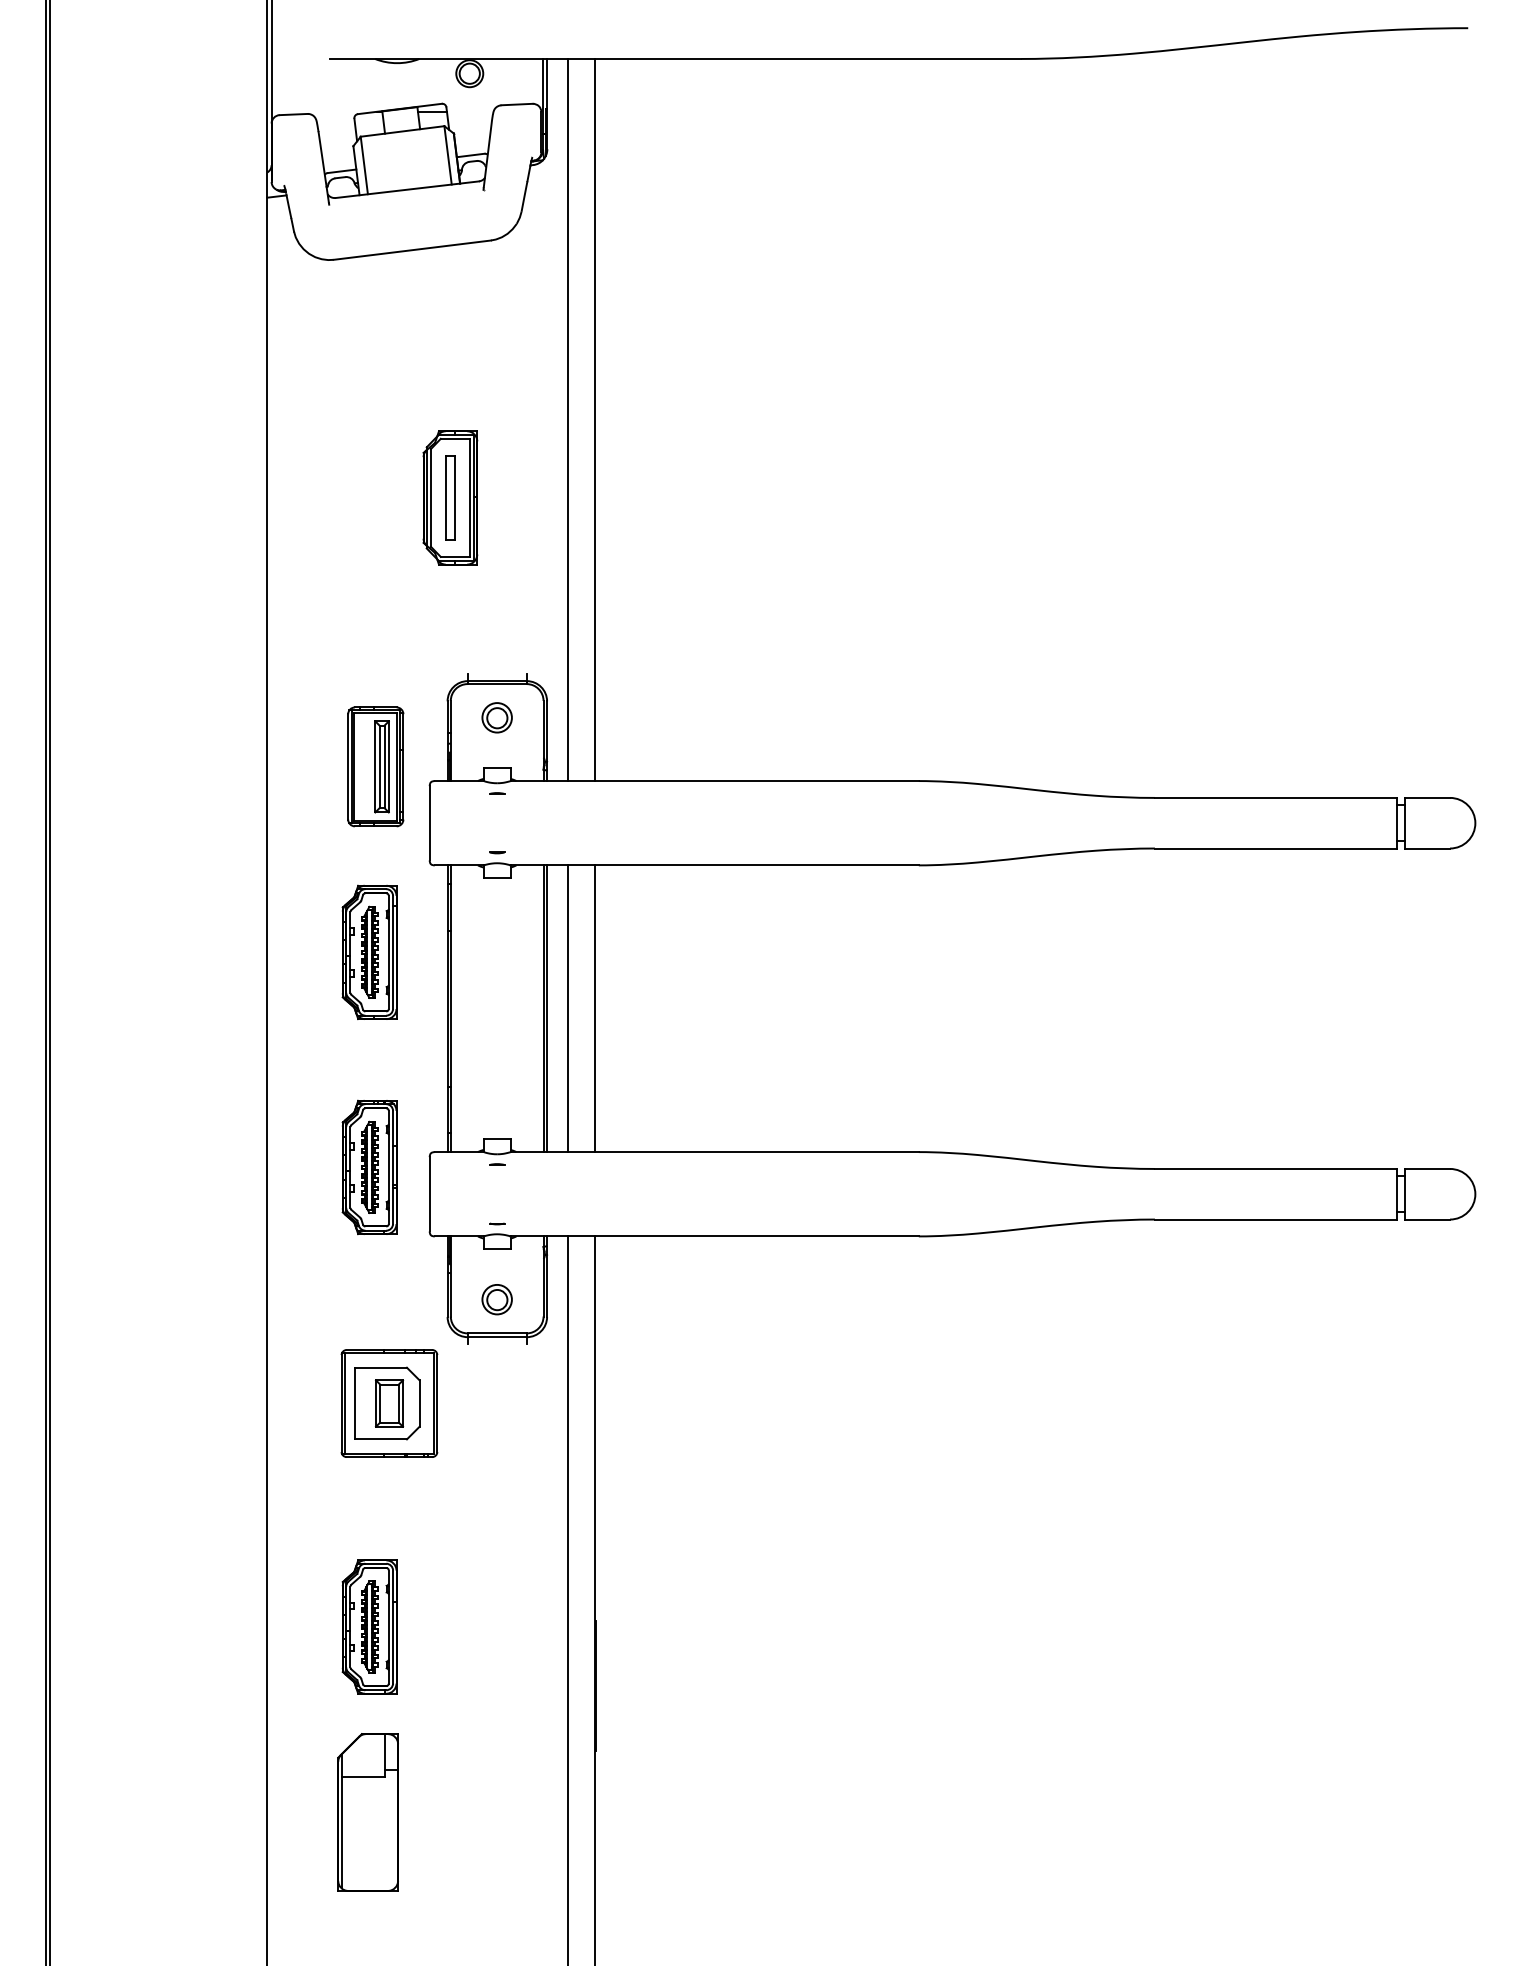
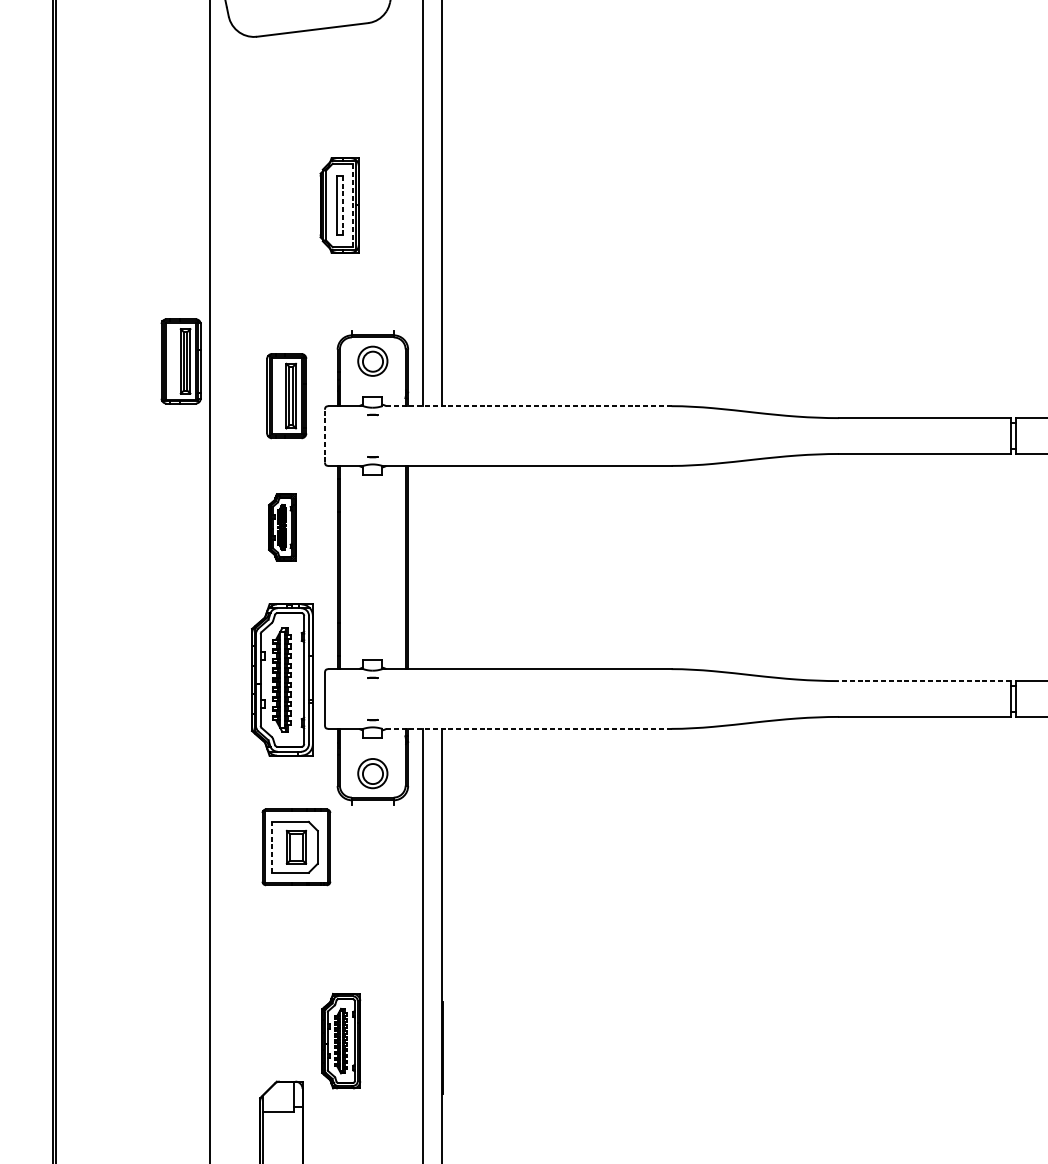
line: (454, 497) -> (342, 205), solid -> dashed
line: (469, 497) -> (353, 205), solid -> dashed
part: (226, 717) -> (180, 361), added
part: (496, 717) -> (372, 361), size x1.4
line: (714, 781) -> (526, 406), solid -> dashed
line: (429, 822) -> (324, 435), solid -> dashed
part: (369, 951) -> (282, 526), size x0.7
line: (568, 1008) -> (423, 567), removed
line: (594, 1008) -> (441, 567), removed
part: (369, 1167) -> (282, 680), size x1.6
line: (1275, 1168) -> (924, 680), solid -> dashed
line: (714, 1236) -> (526, 728), solid -> dashed
part: (496, 1299) -> (372, 773), size x1.4
line: (354, 1403) -> (271, 847), solid -> dashed
part: (369, 1626) -> (341, 1040), moved

